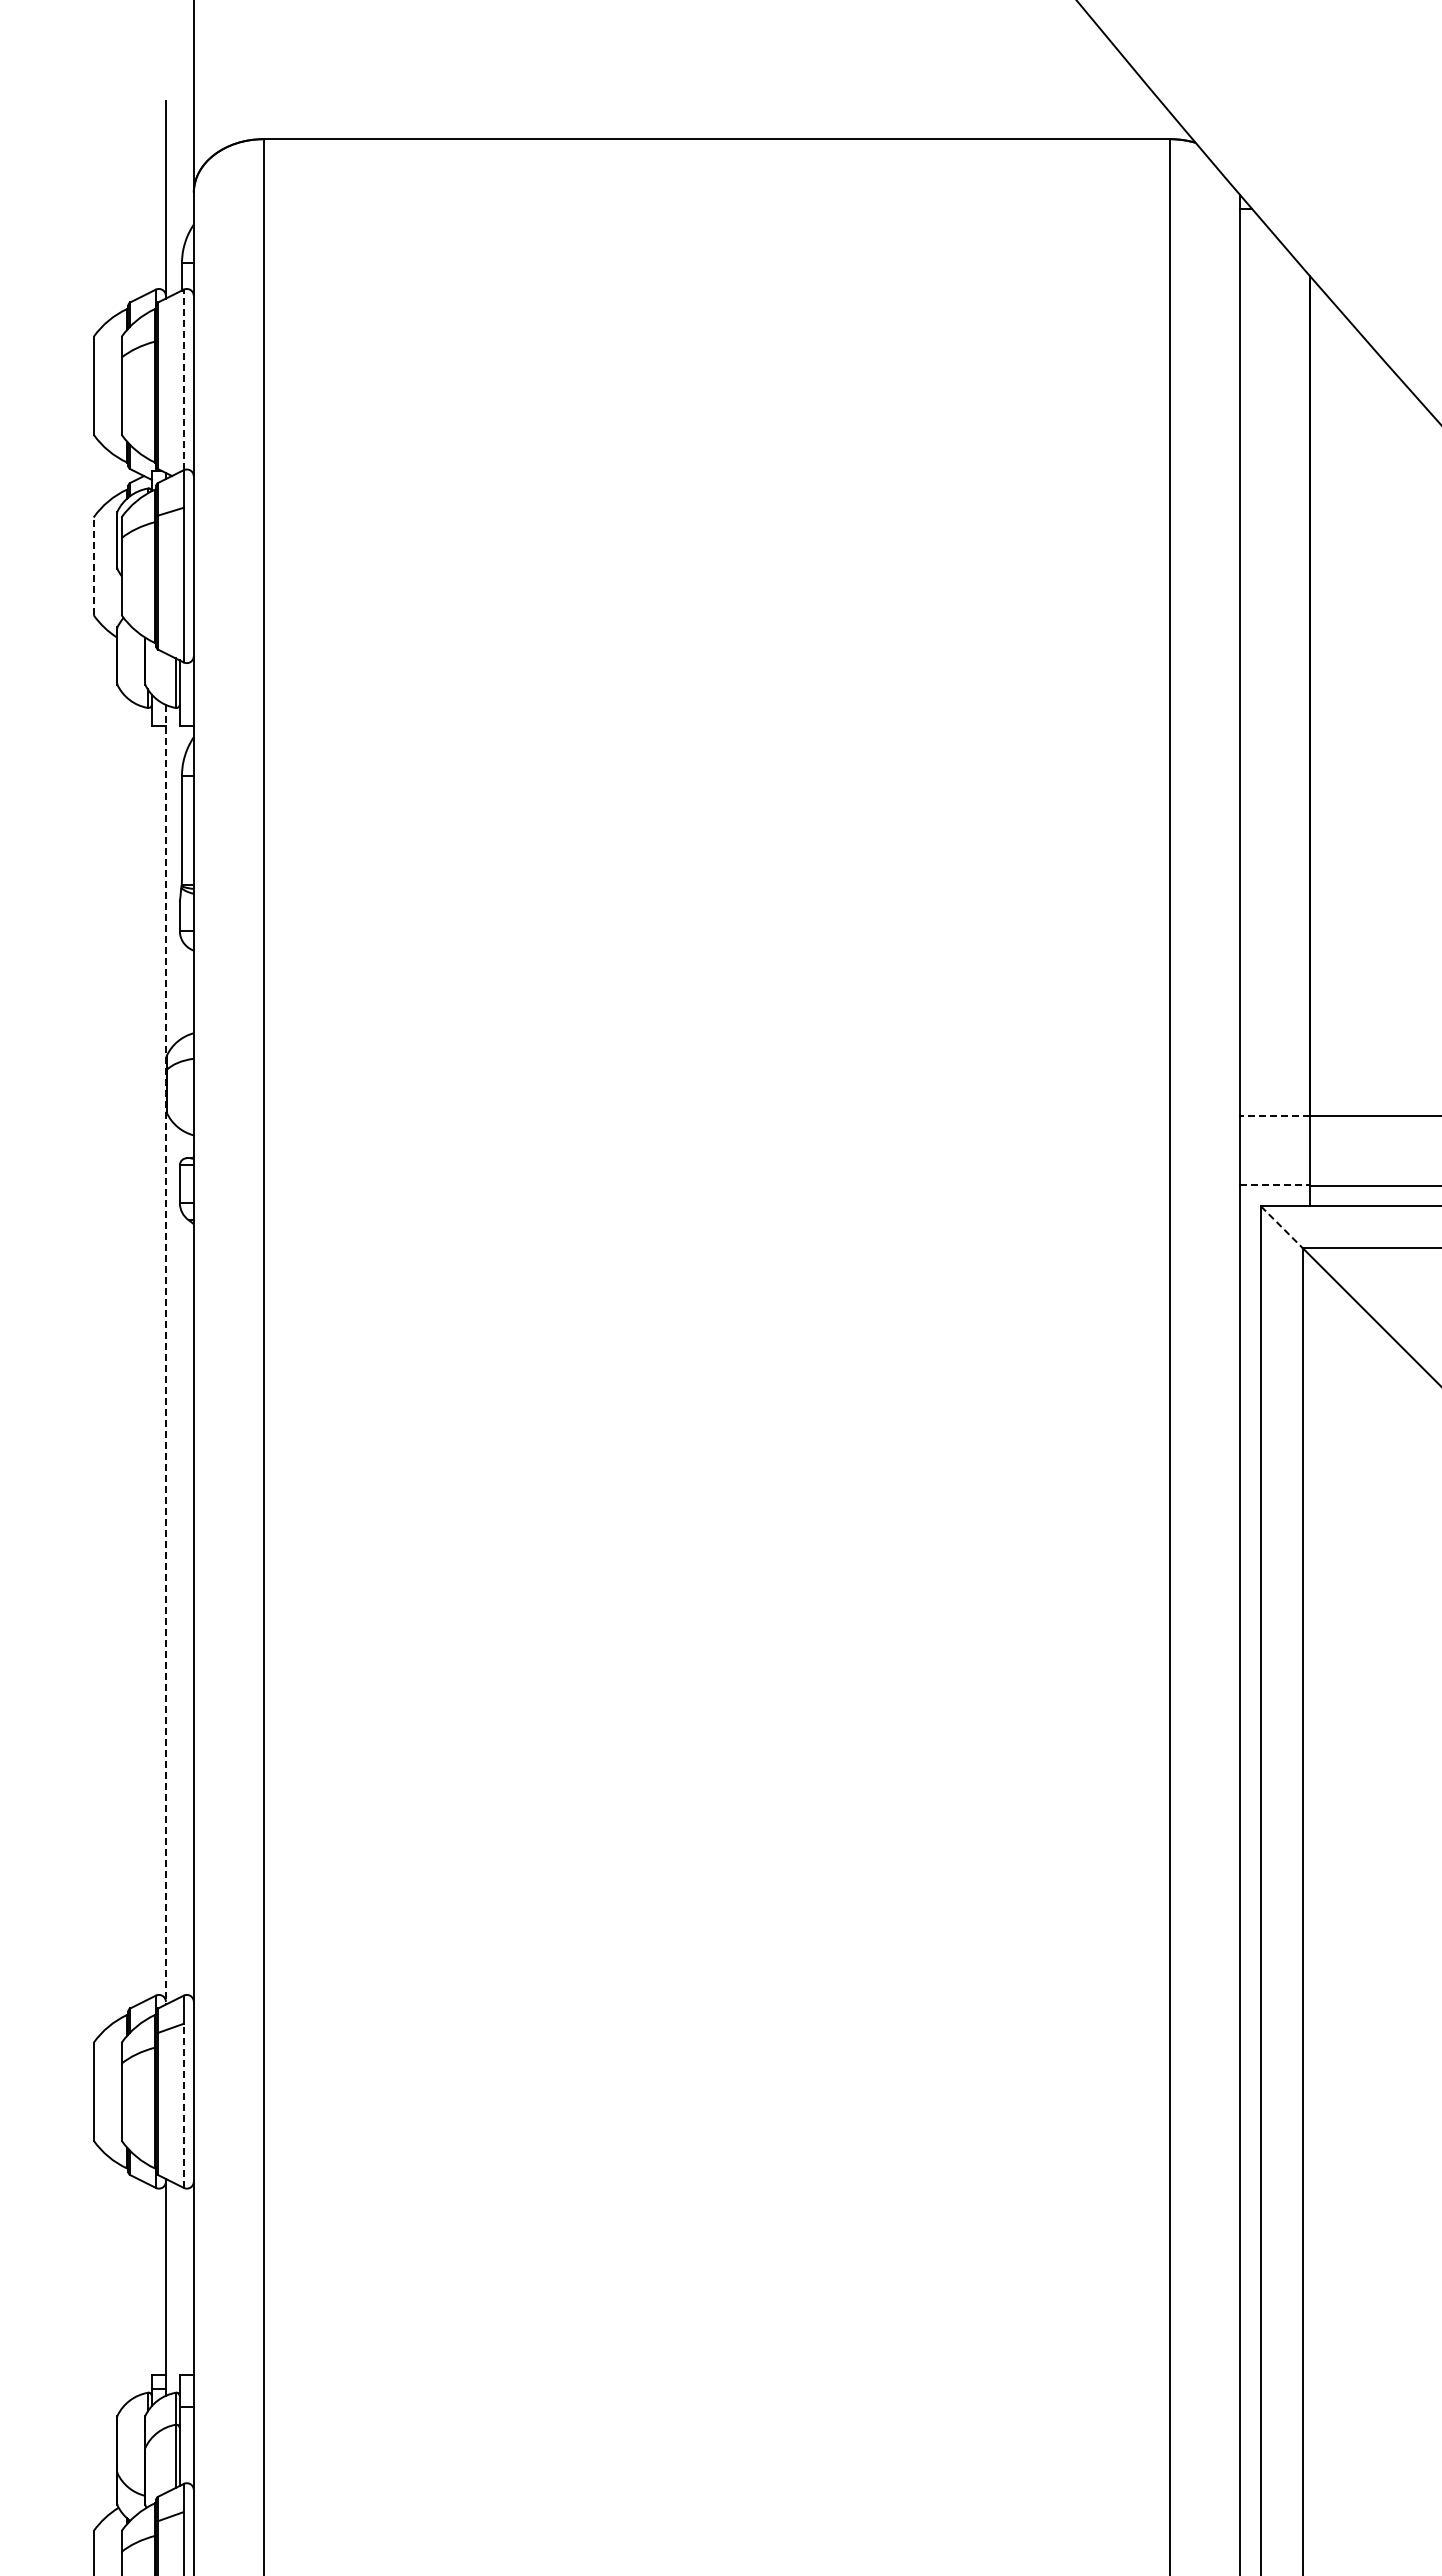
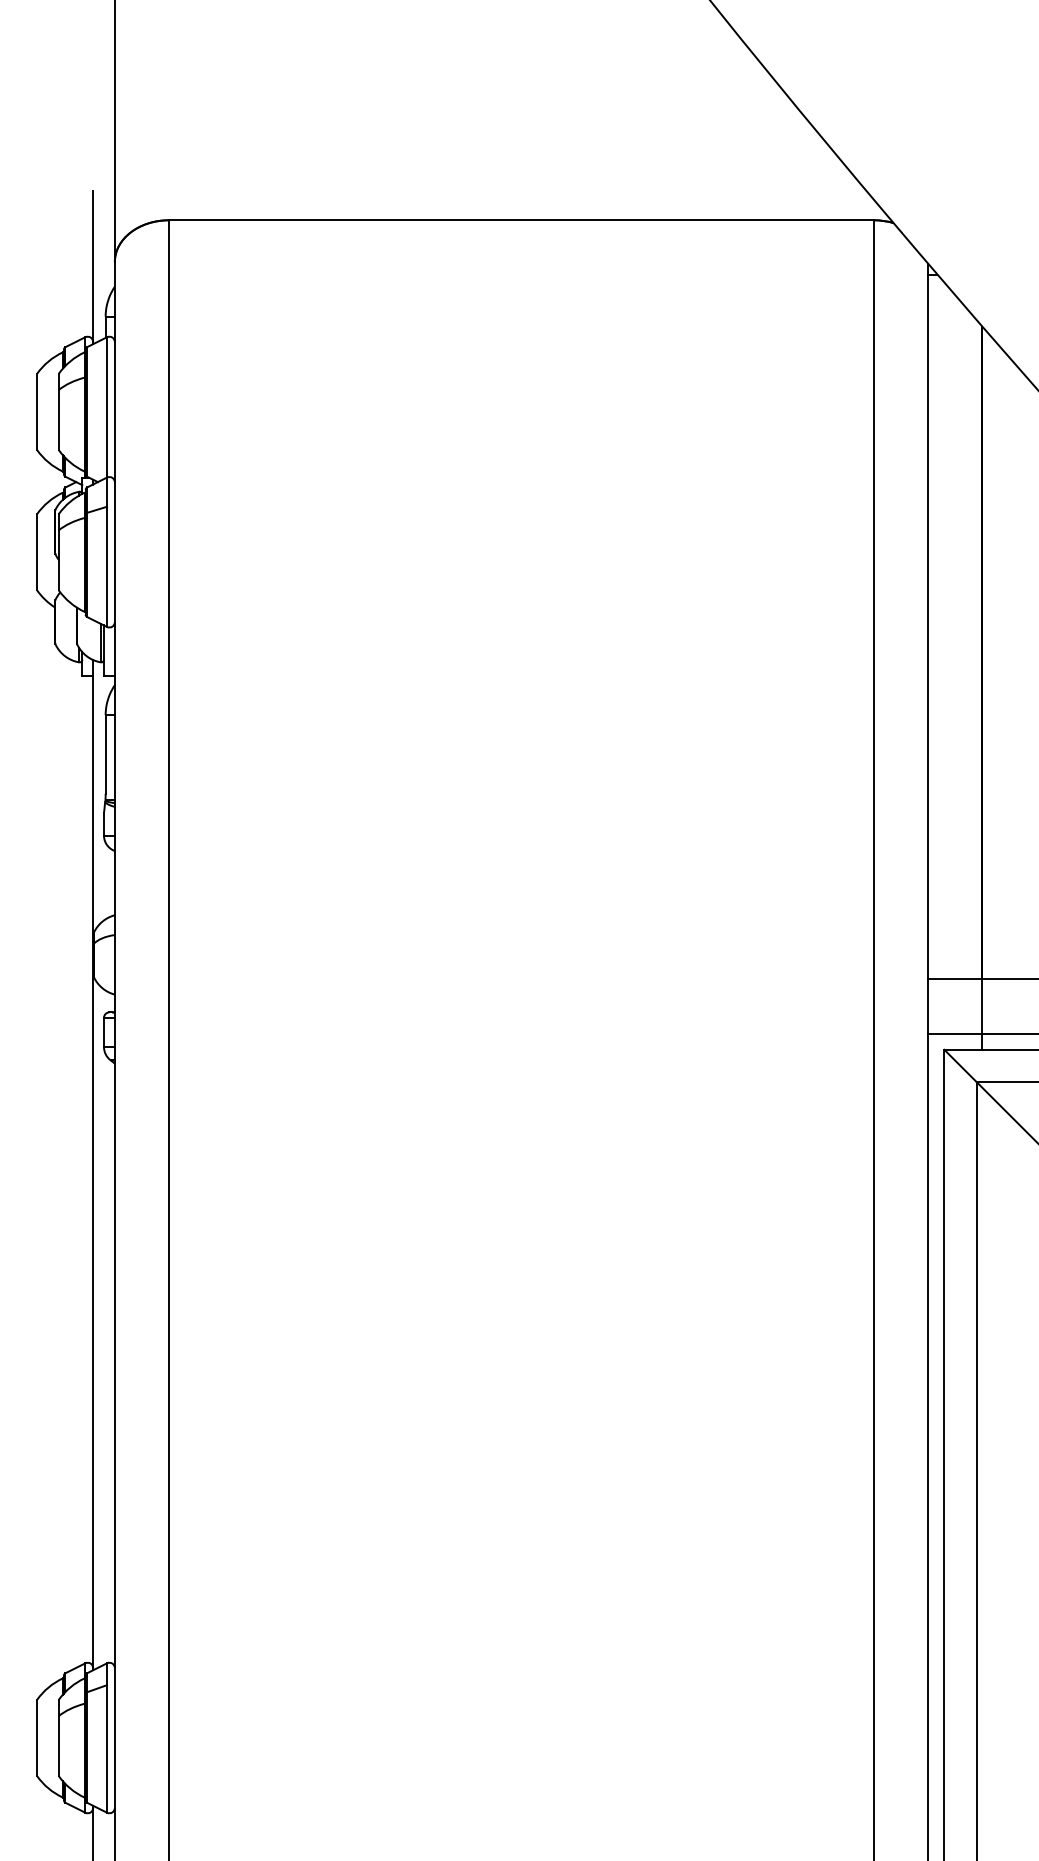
line: (183, 379) -> (106, 407), dashed -> solid
line: (93, 566) -> (36, 552), dashed -> solid
line: (1275, 1115) -> (955, 979), dashed -> solid
line: (1275, 1185) -> (955, 1033), dashed -> solid
line: (1281, 1227) -> (960, 1066), dashed -> solid
line: (165, 1354) -> (92, 1164), dashed -> solid
line: (183, 2105) -> (106, 1748), dashed -> solid

